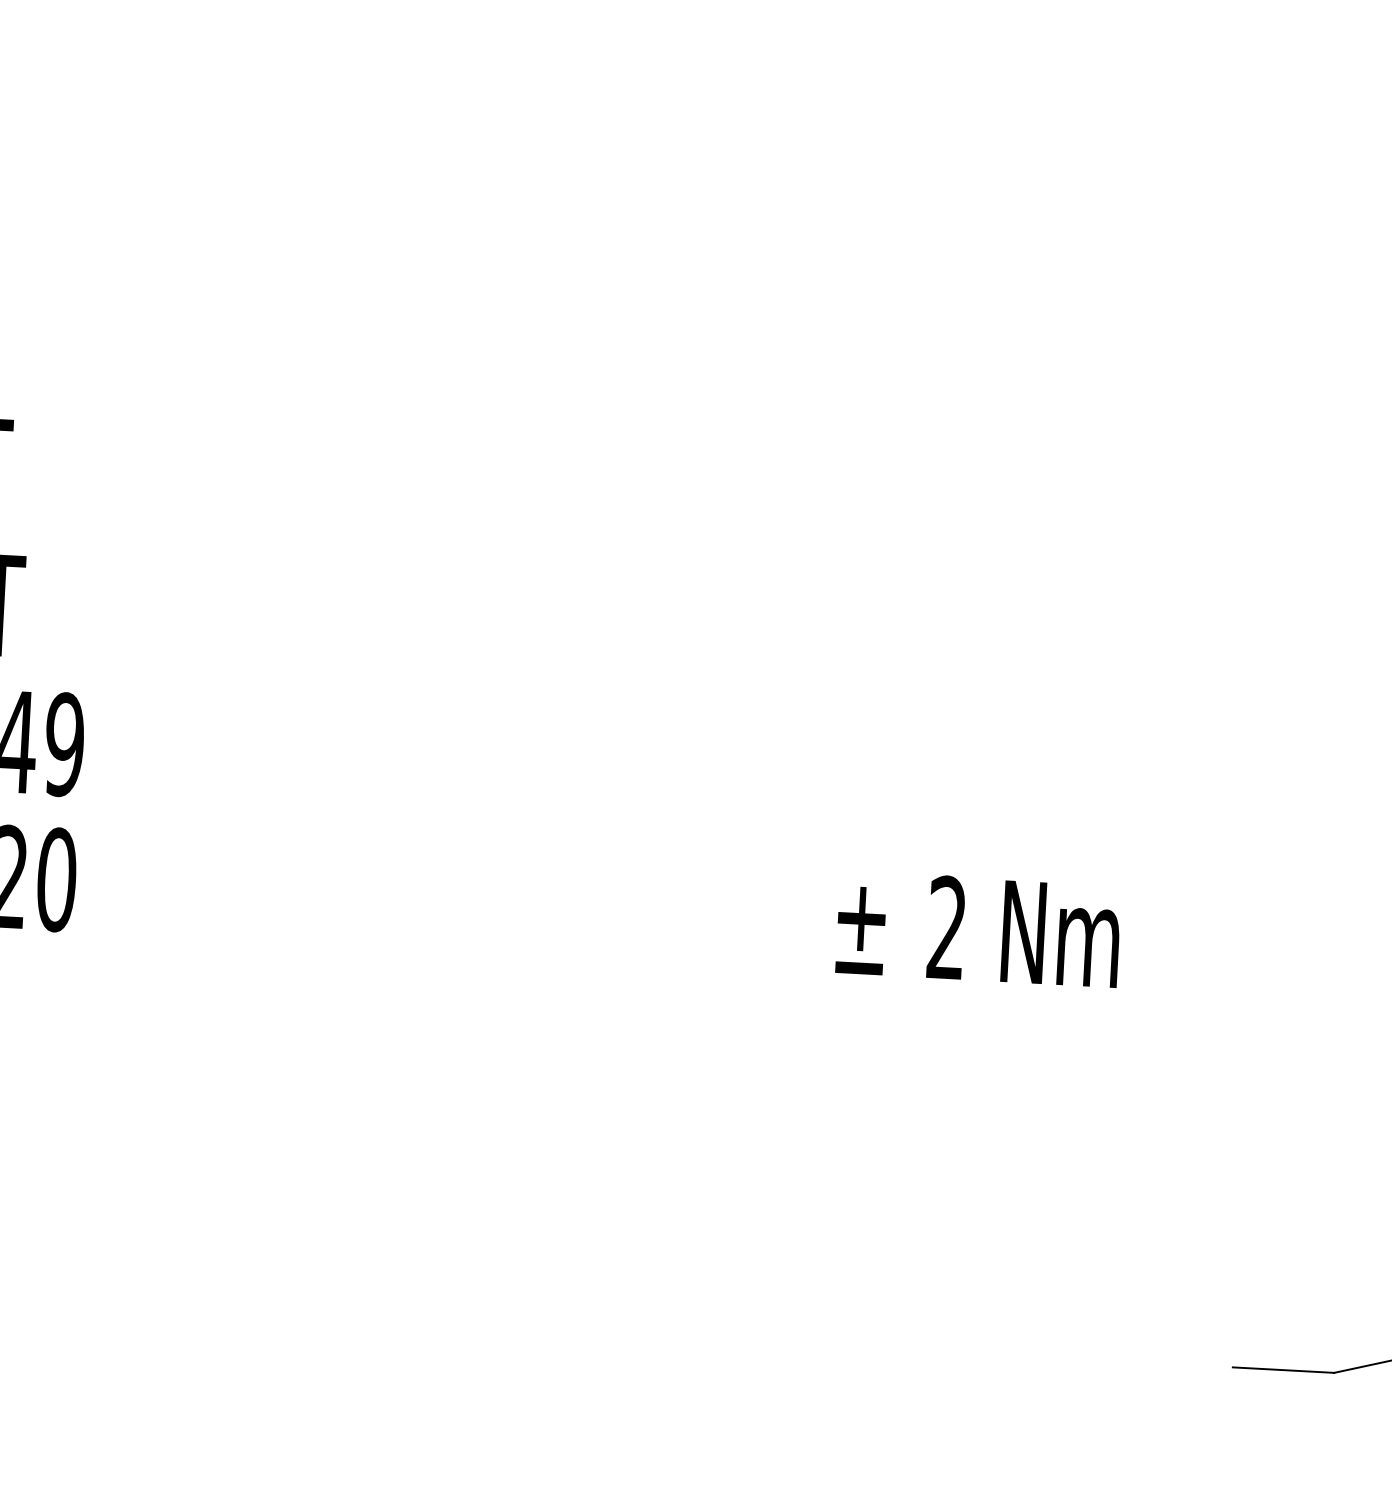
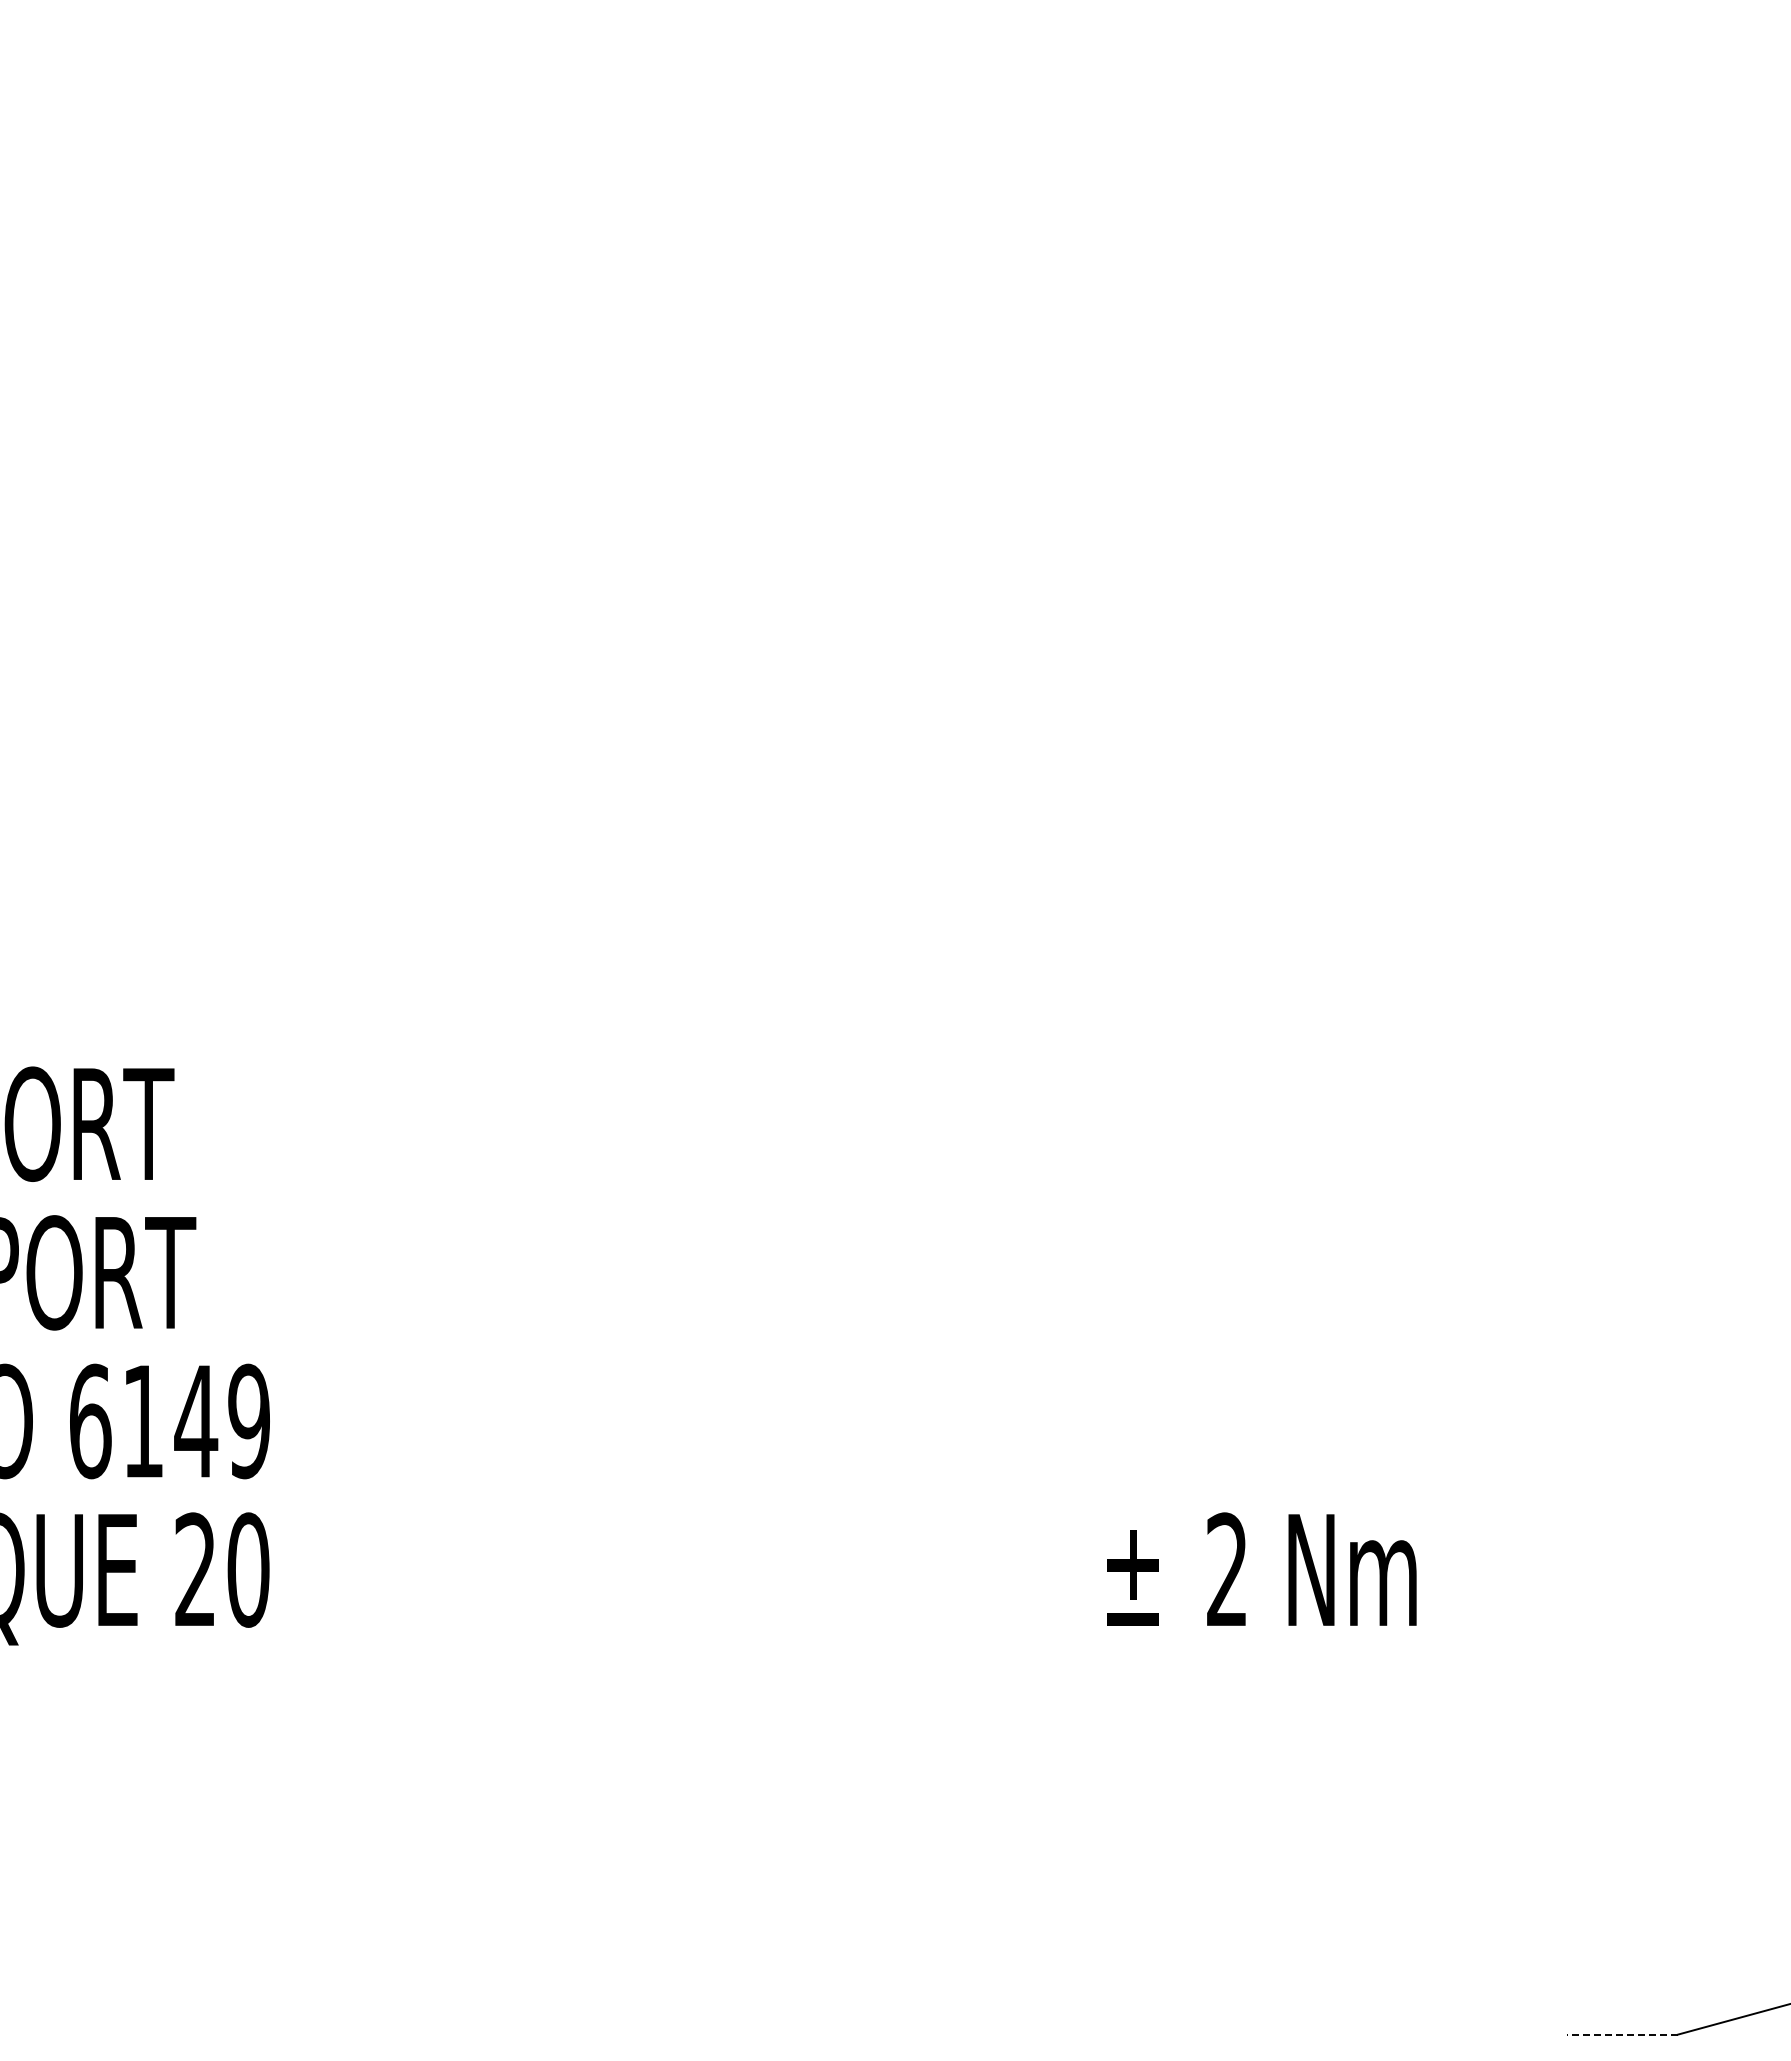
line: (1283, 1370) -> (1622, 2034), solid -> dashed

